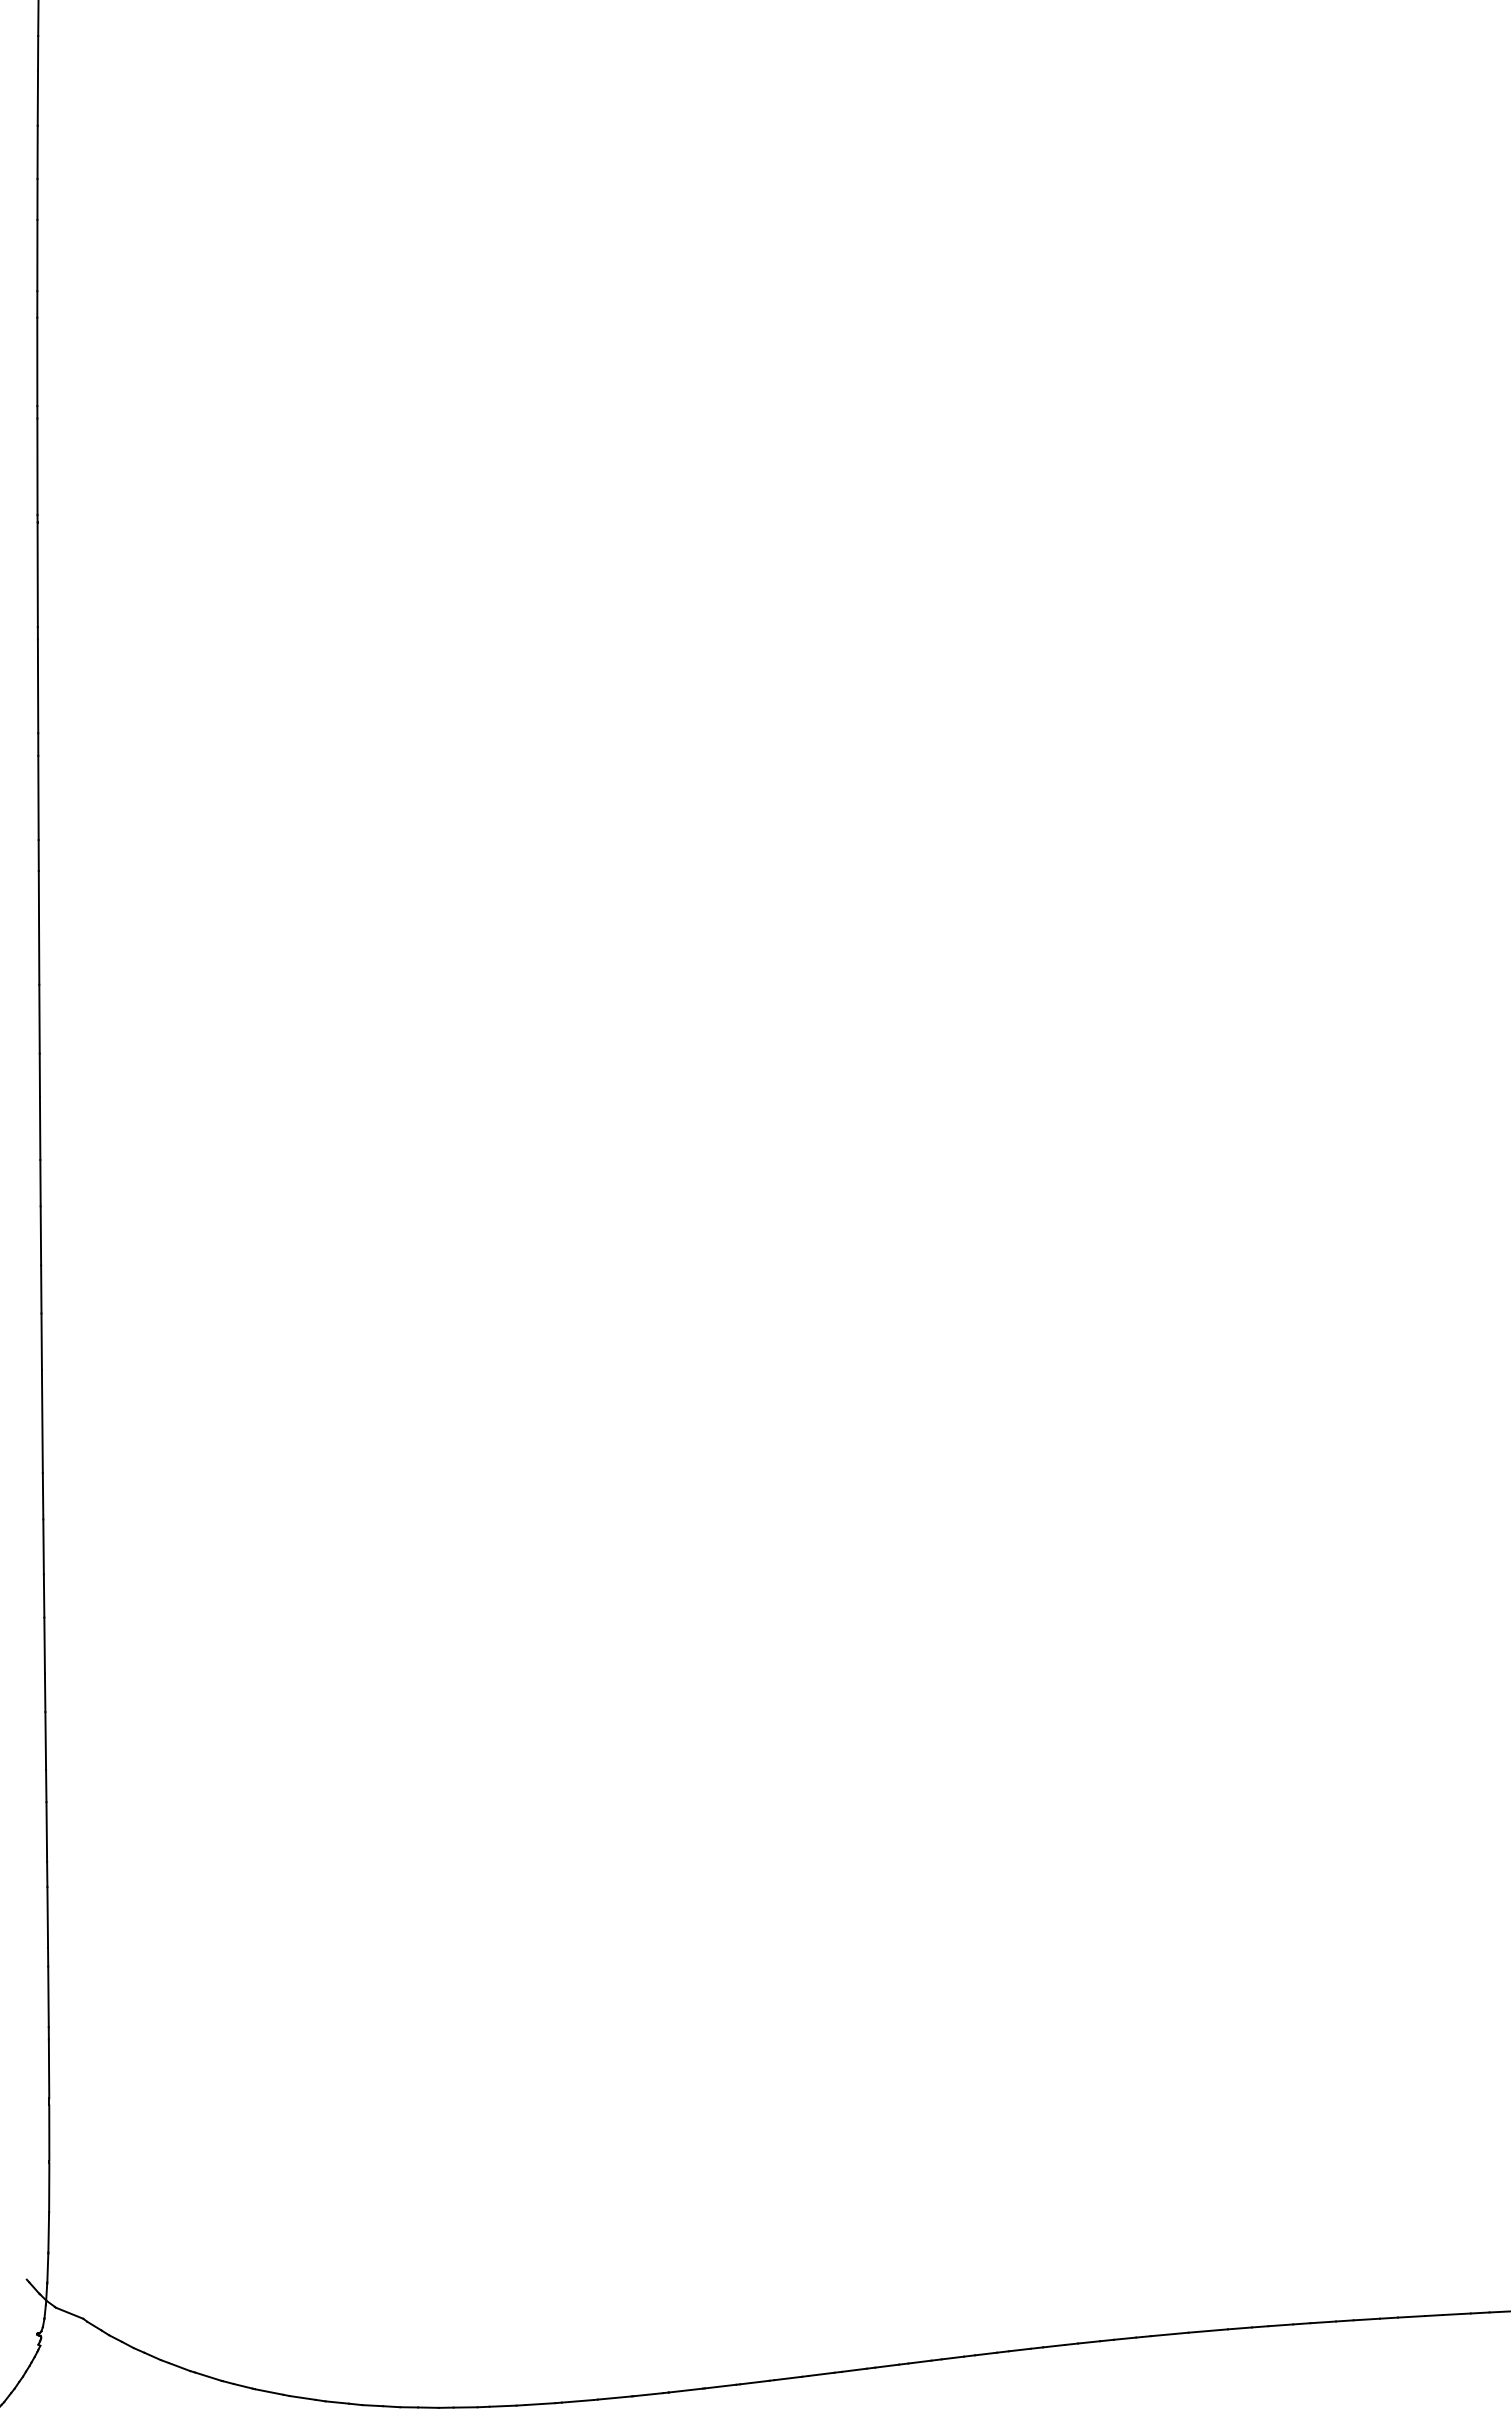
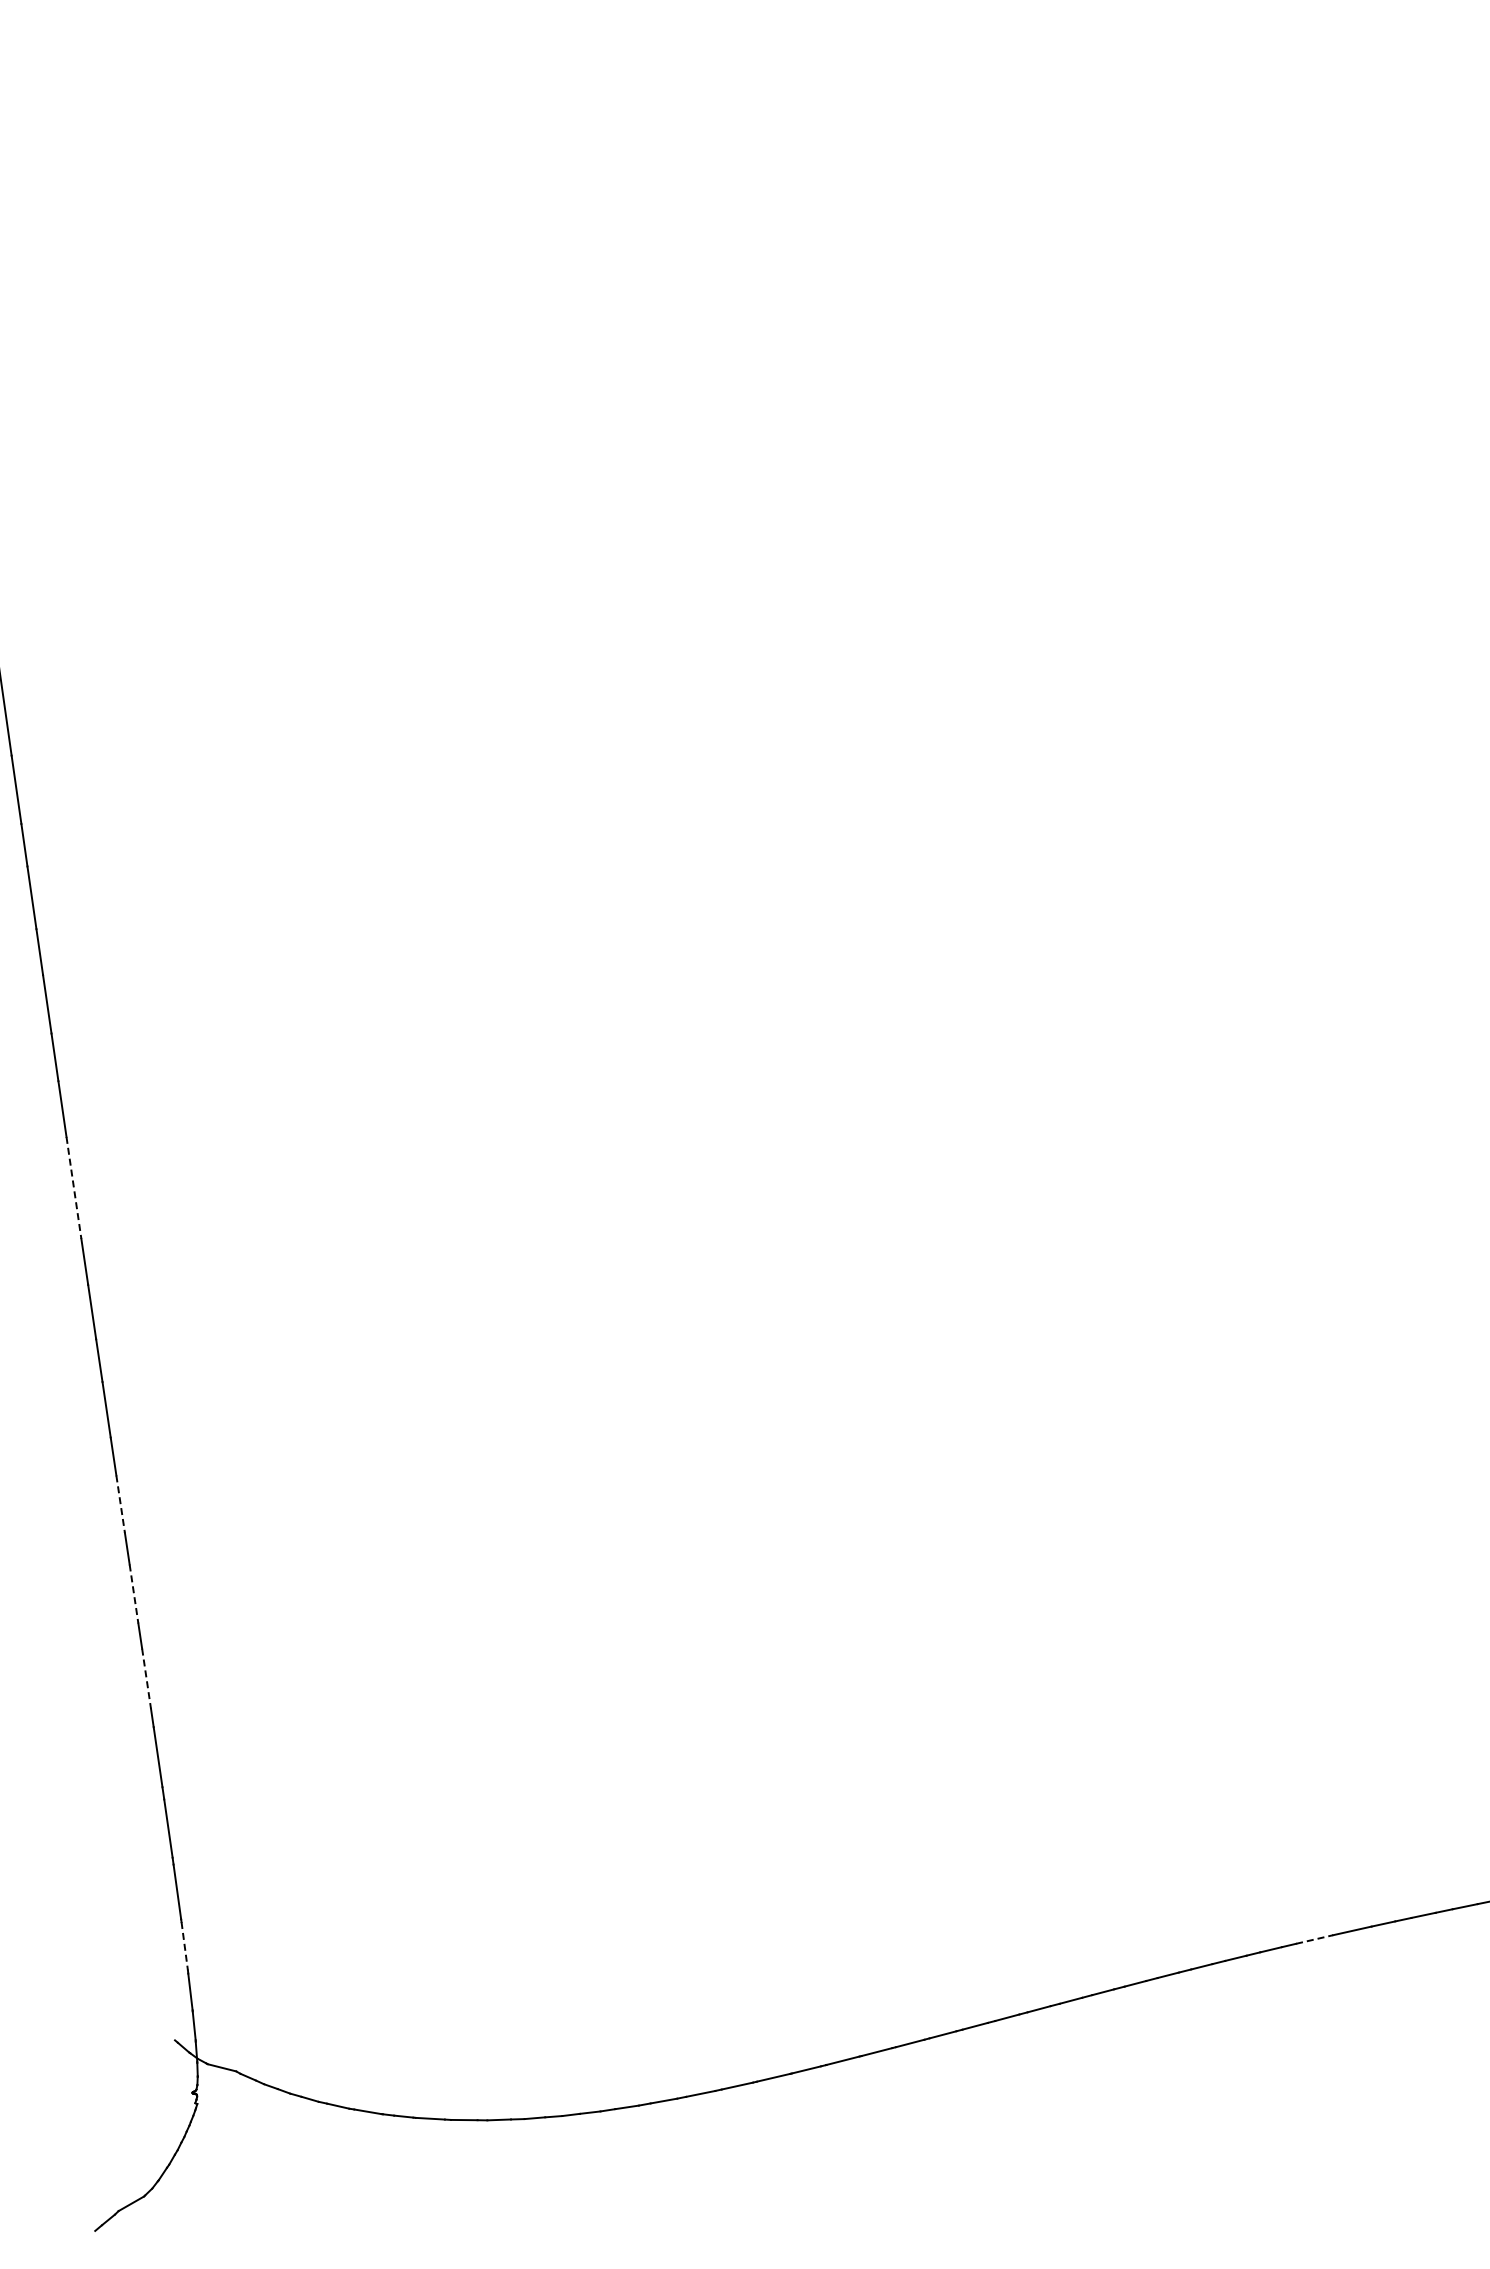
line: (42, 1421) -> (74, 1187), solid -> dashed
line: (45, 1741) -> (120, 1504), solid -> dashed
line: (46, 1831) -> (133, 1593), solid -> dashed
line: (47, 1918) -> (146, 1679), solid -> dashed
line: (49, 2188) -> (185, 1946), solid -> dashed
line: (1170, 2334) -> (1315, 1939), solid -> dashed

